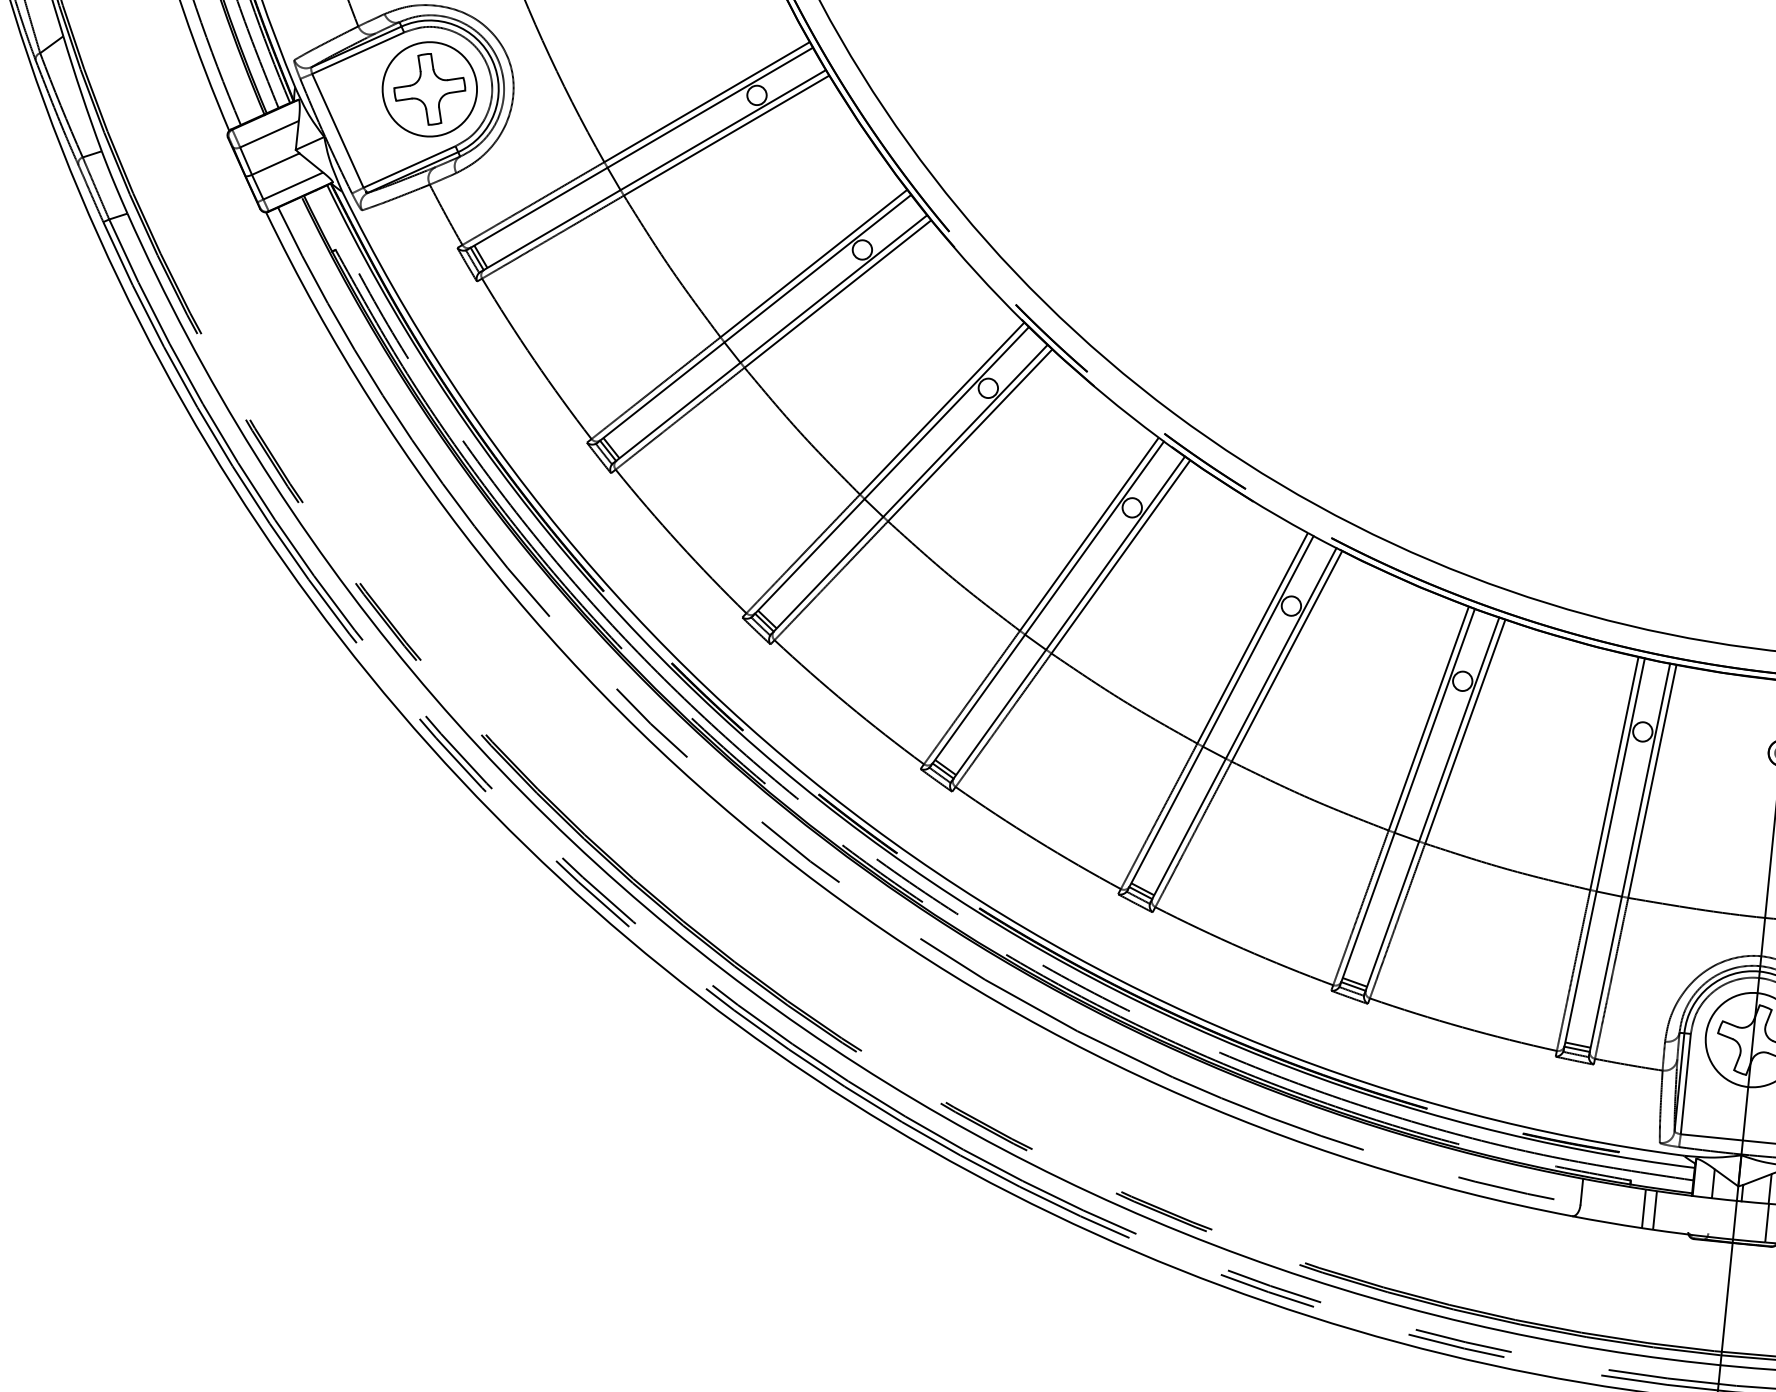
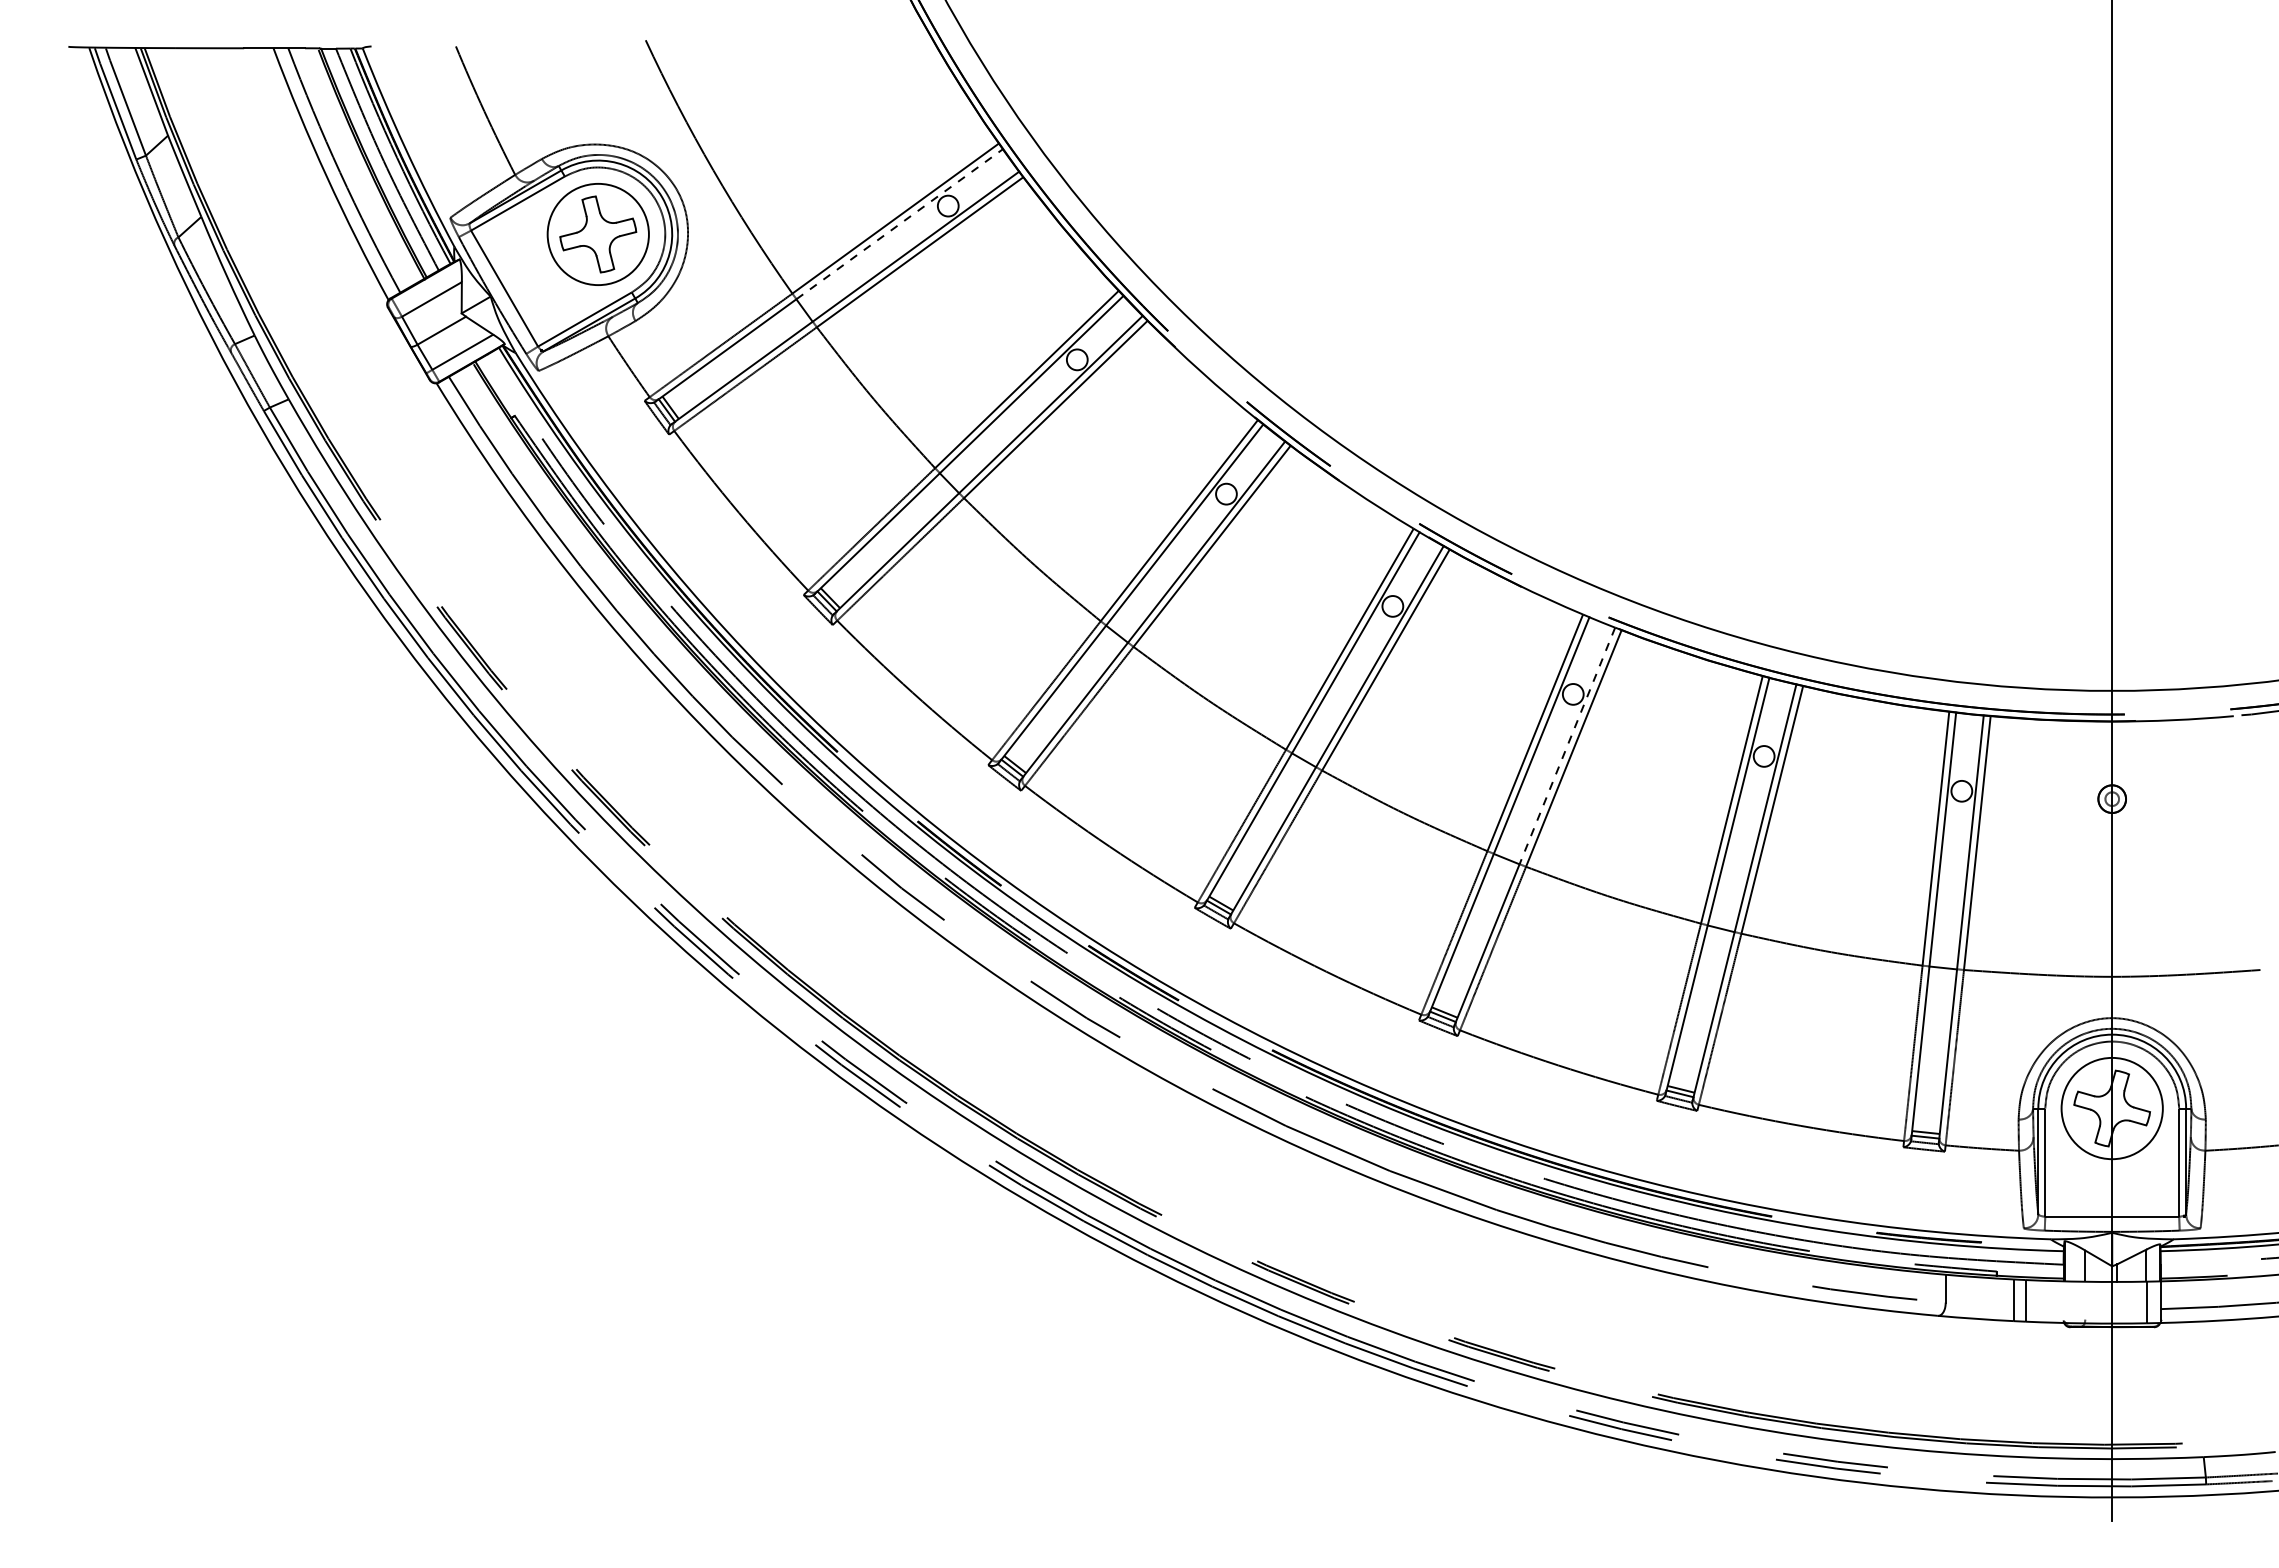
line: (710, 107) -> (899, 224), solid -> dashed
line: (1281, 652) -> (1567, 745), solid -> dashed

